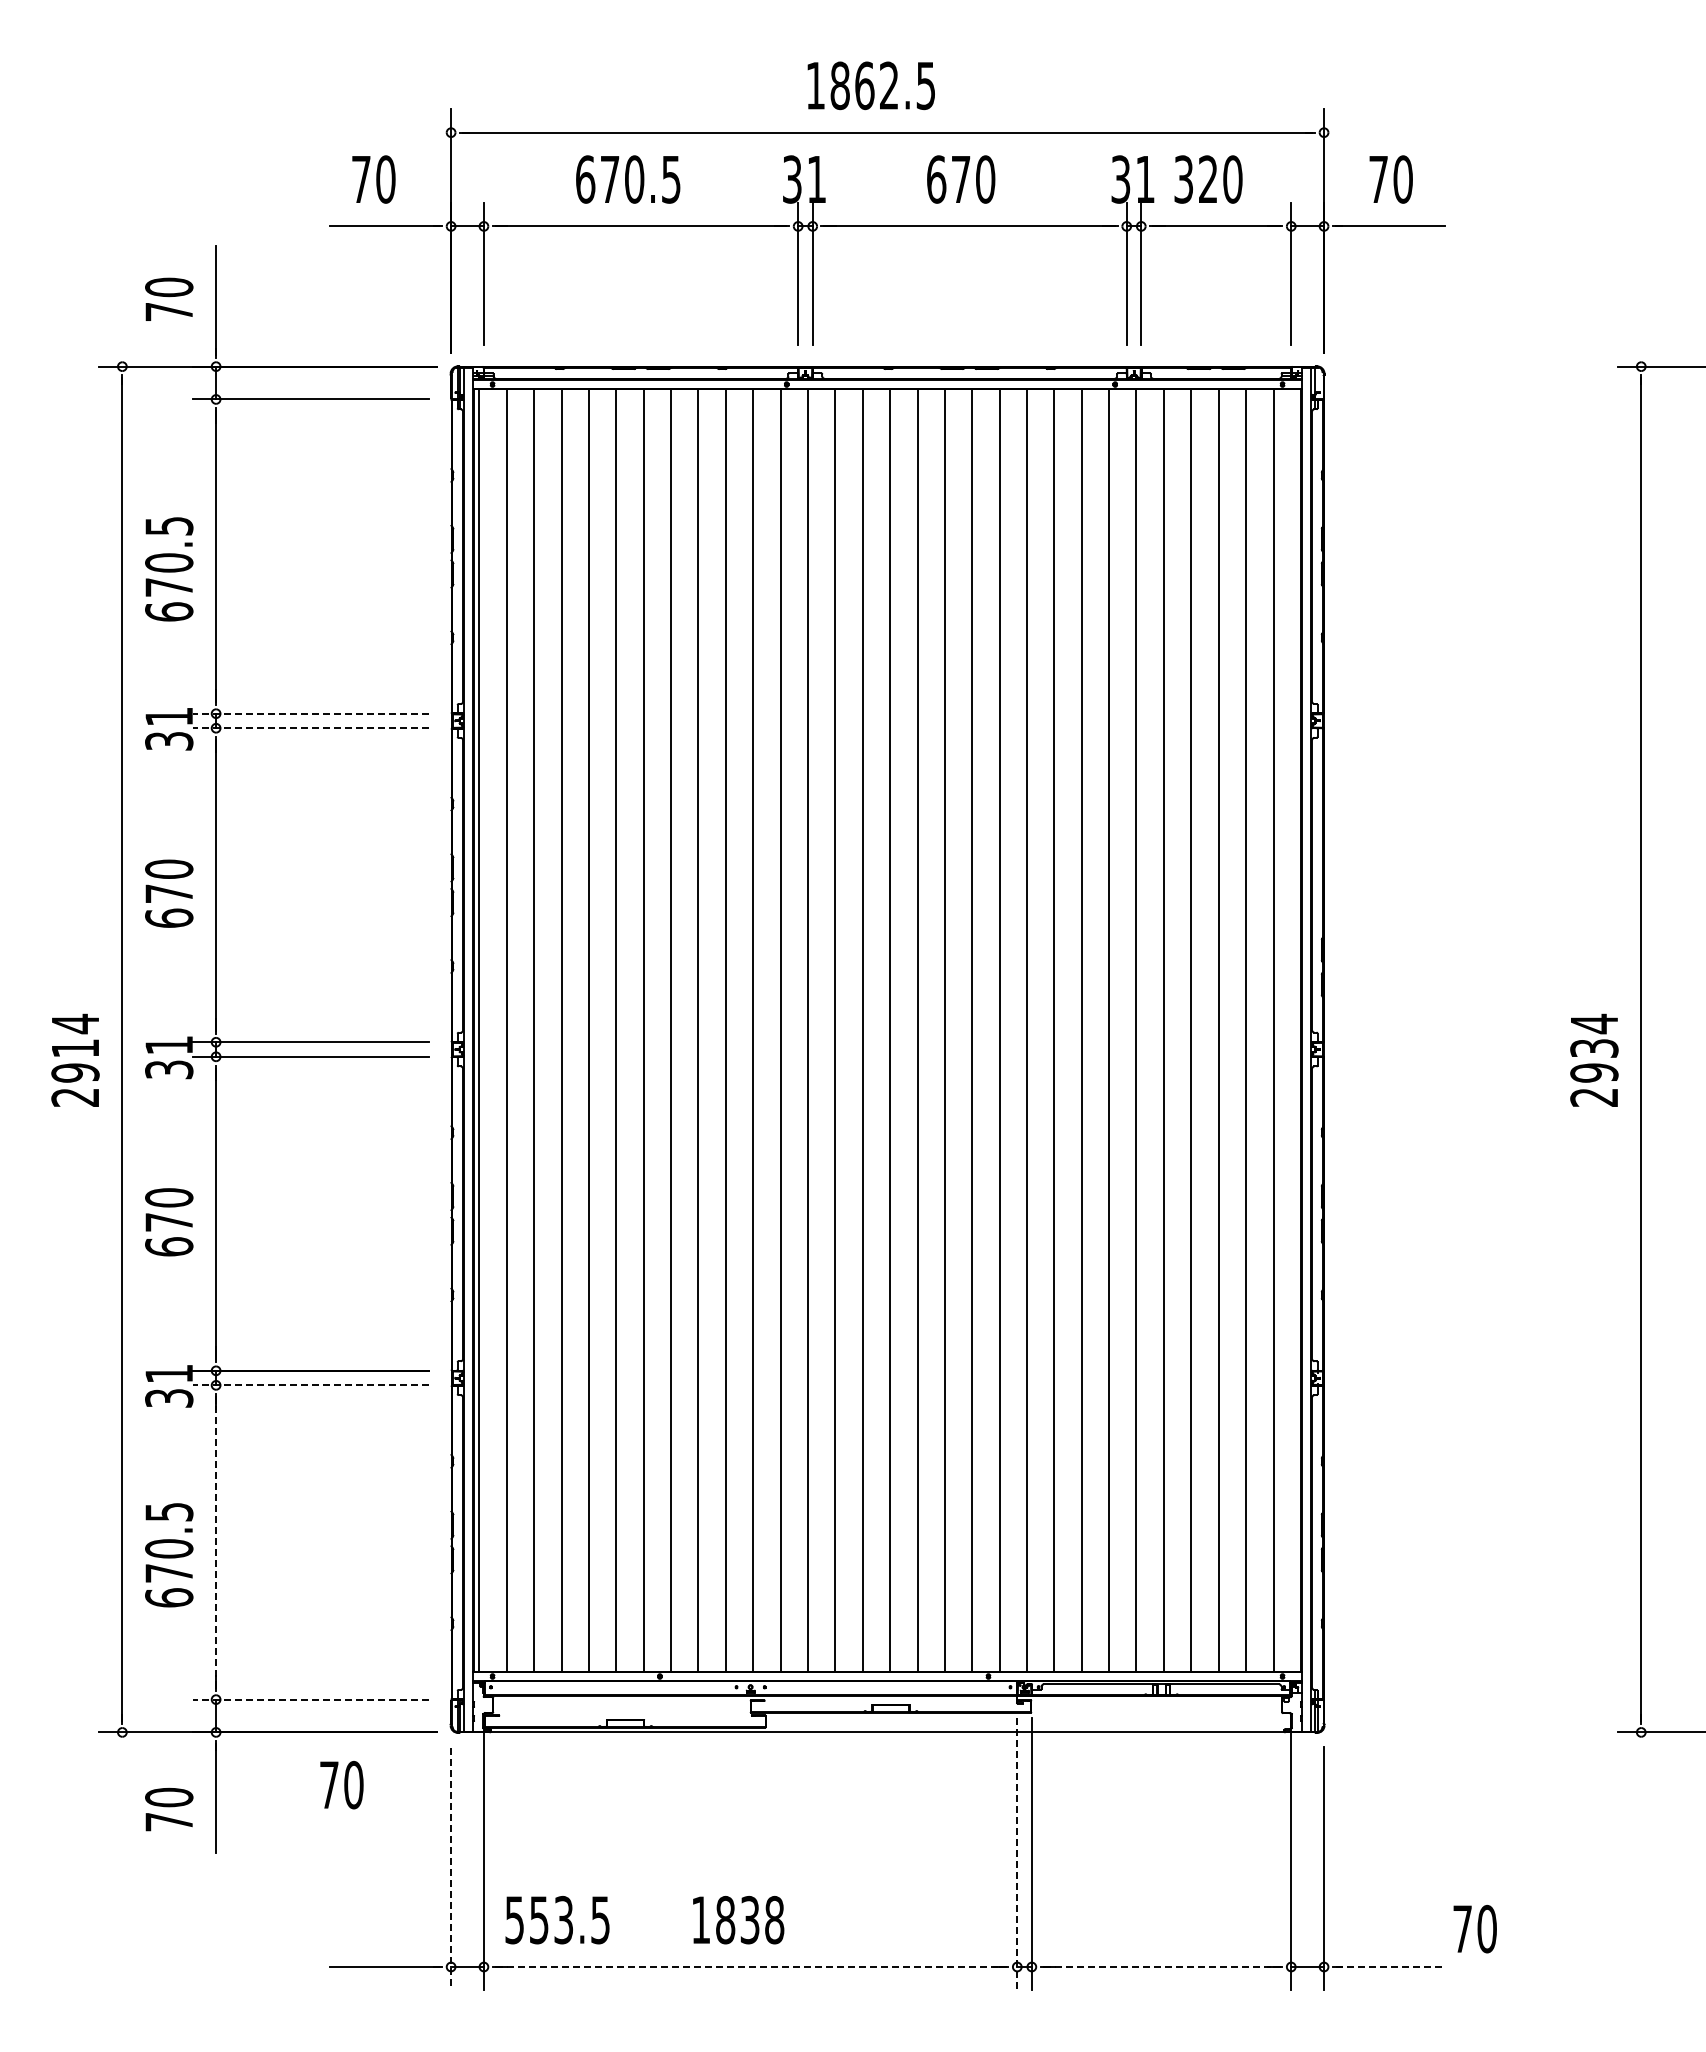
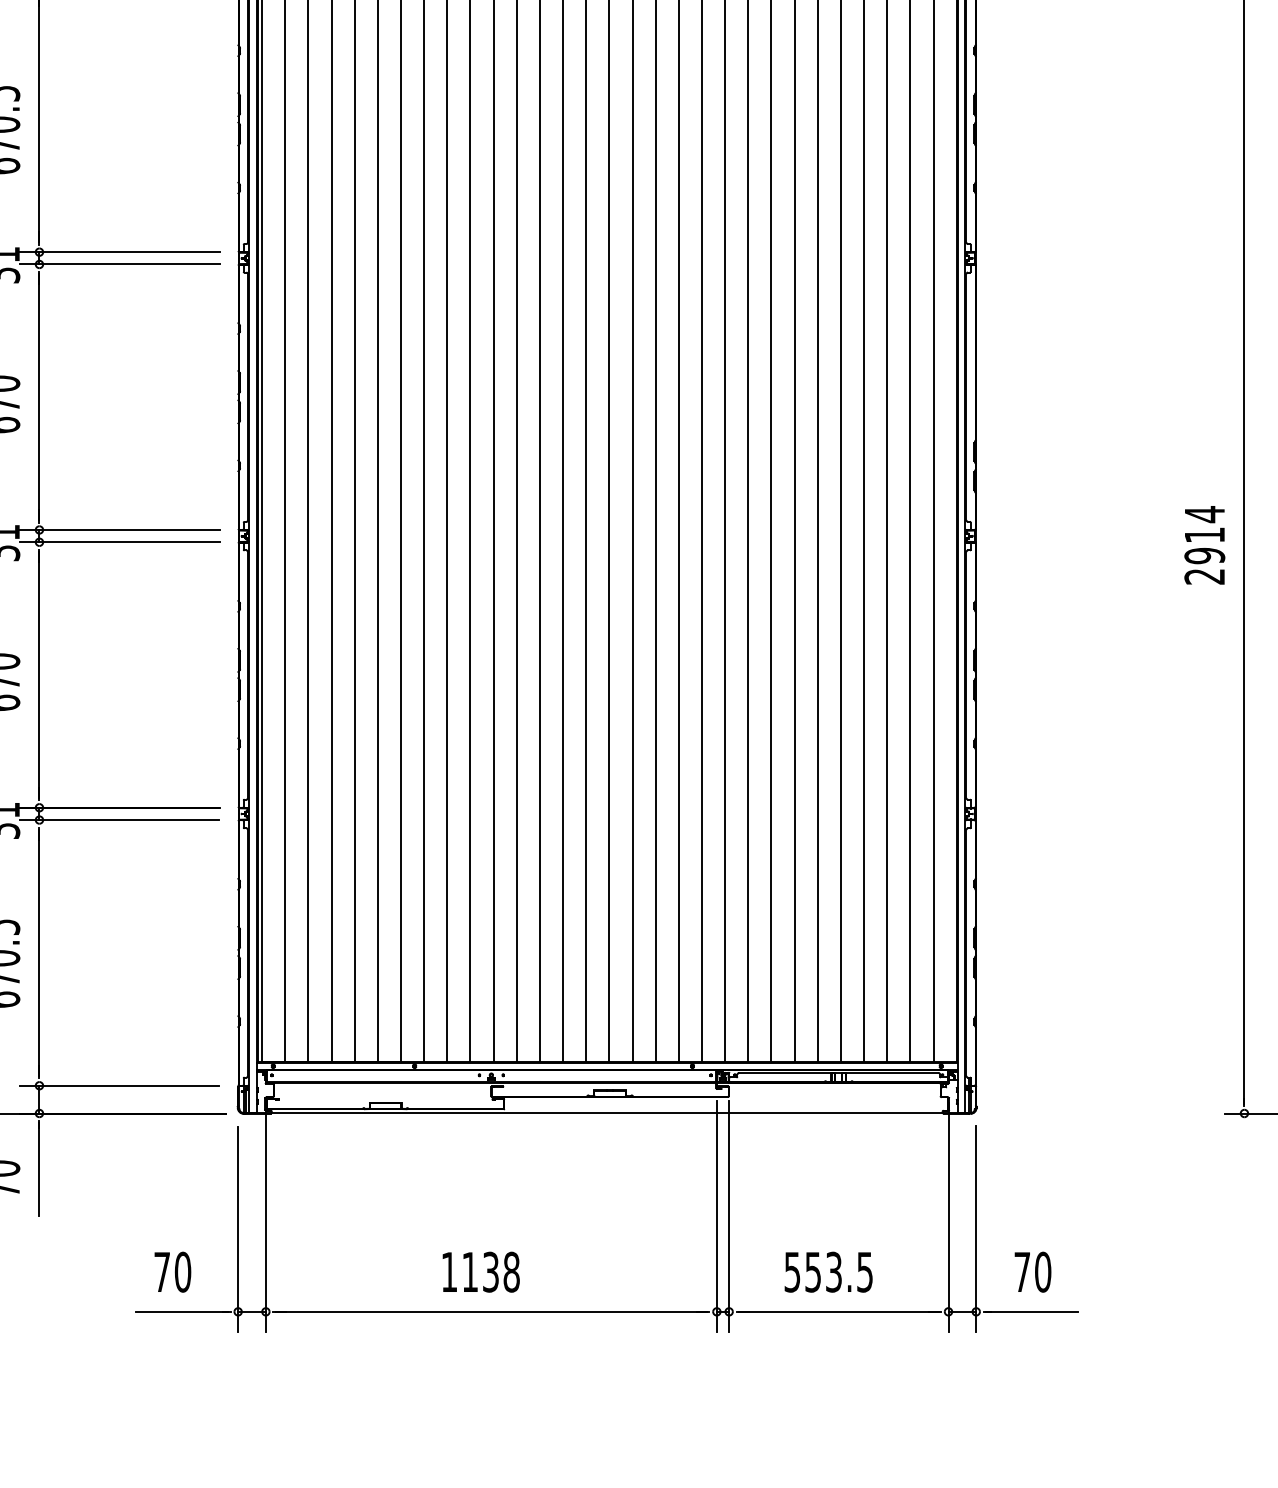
line: (310, 713) -> (119, 252), dashed -> solid
line: (310, 728) -> (119, 264), dashed -> solid
text: (1594, 1048) -> (1204, 535), 2934 -> 2914
line: (310, 1385) -> (119, 820), dashed -> solid
line: (216, 1541) -> (39, 952), dashed -> solid
line: (310, 1699) -> (119, 1085), dashed -> solid
text: (341, 1785) -> (172, 1272), moved
line: (1017, 1854) -> (717, 1216), dashed -> solid
line: (451, 1869) -> (238, 1229), dashed -> solid
text: (725, 1919) -> (470, 1271), 1838 -> 1138
text: (557, 1920) -> (828, 1272), moved
text: (1474, 1929) -> (1032, 1272), moved
line: (750, 1967) -> (491, 1312), dashed -> solid
line: (1161, 1967) -> (838, 1312), dashed -> solid
line: (1390, 1967) -> (1032, 1312), dashed -> solid

